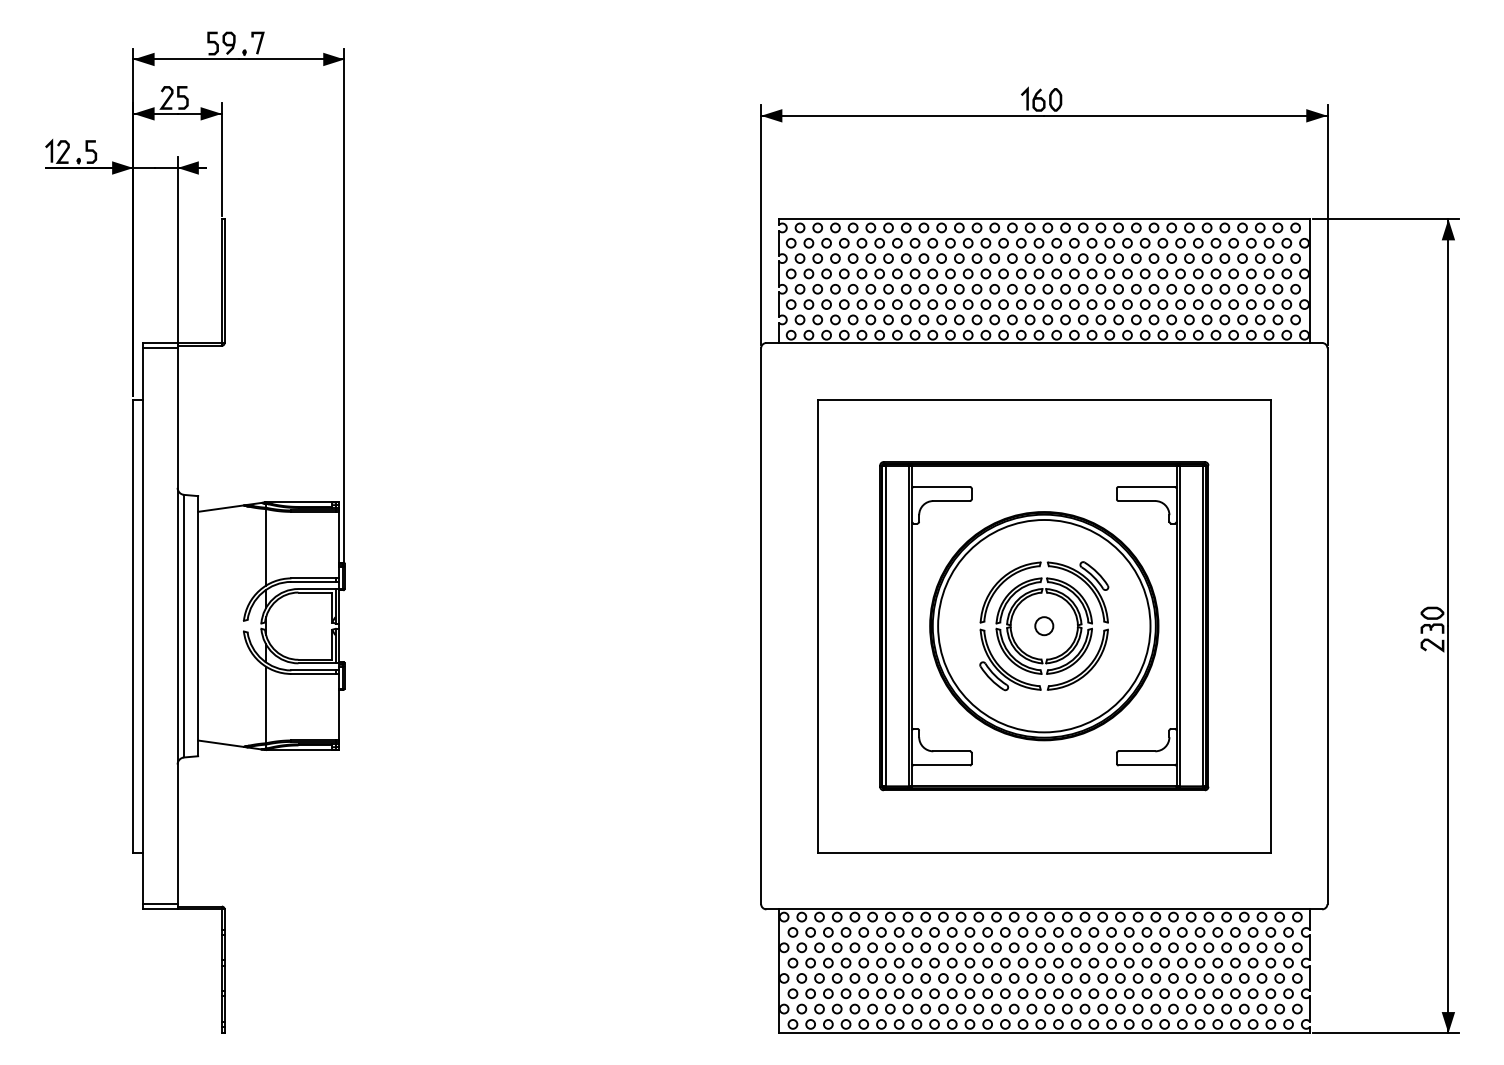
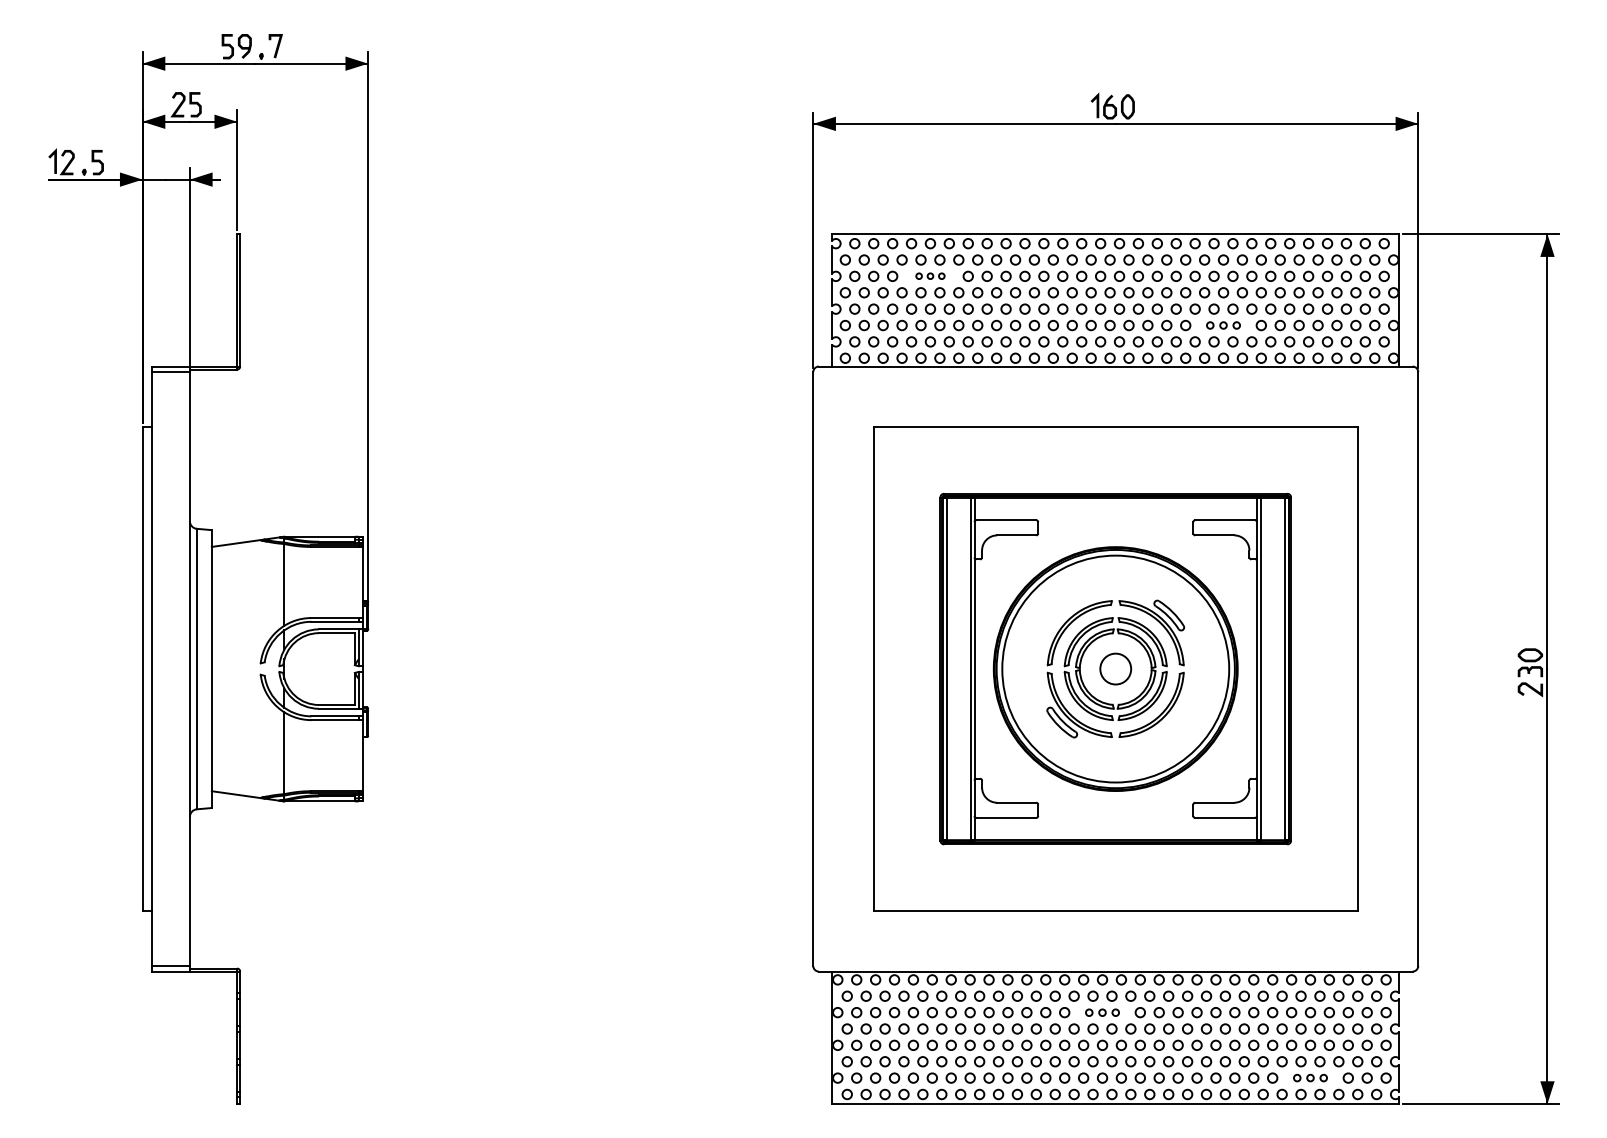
part: (870, 257) -> (930, 275), size x0.6
part: (1145, 304) -> (1223, 325), size x0.7
circle: (1044, 625) -> (1115, 668), size x1.6
part: (1031, 947) -> (1102, 1012), size x0.7
part: (1226, 1008) -> (1310, 1077), size x0.7

